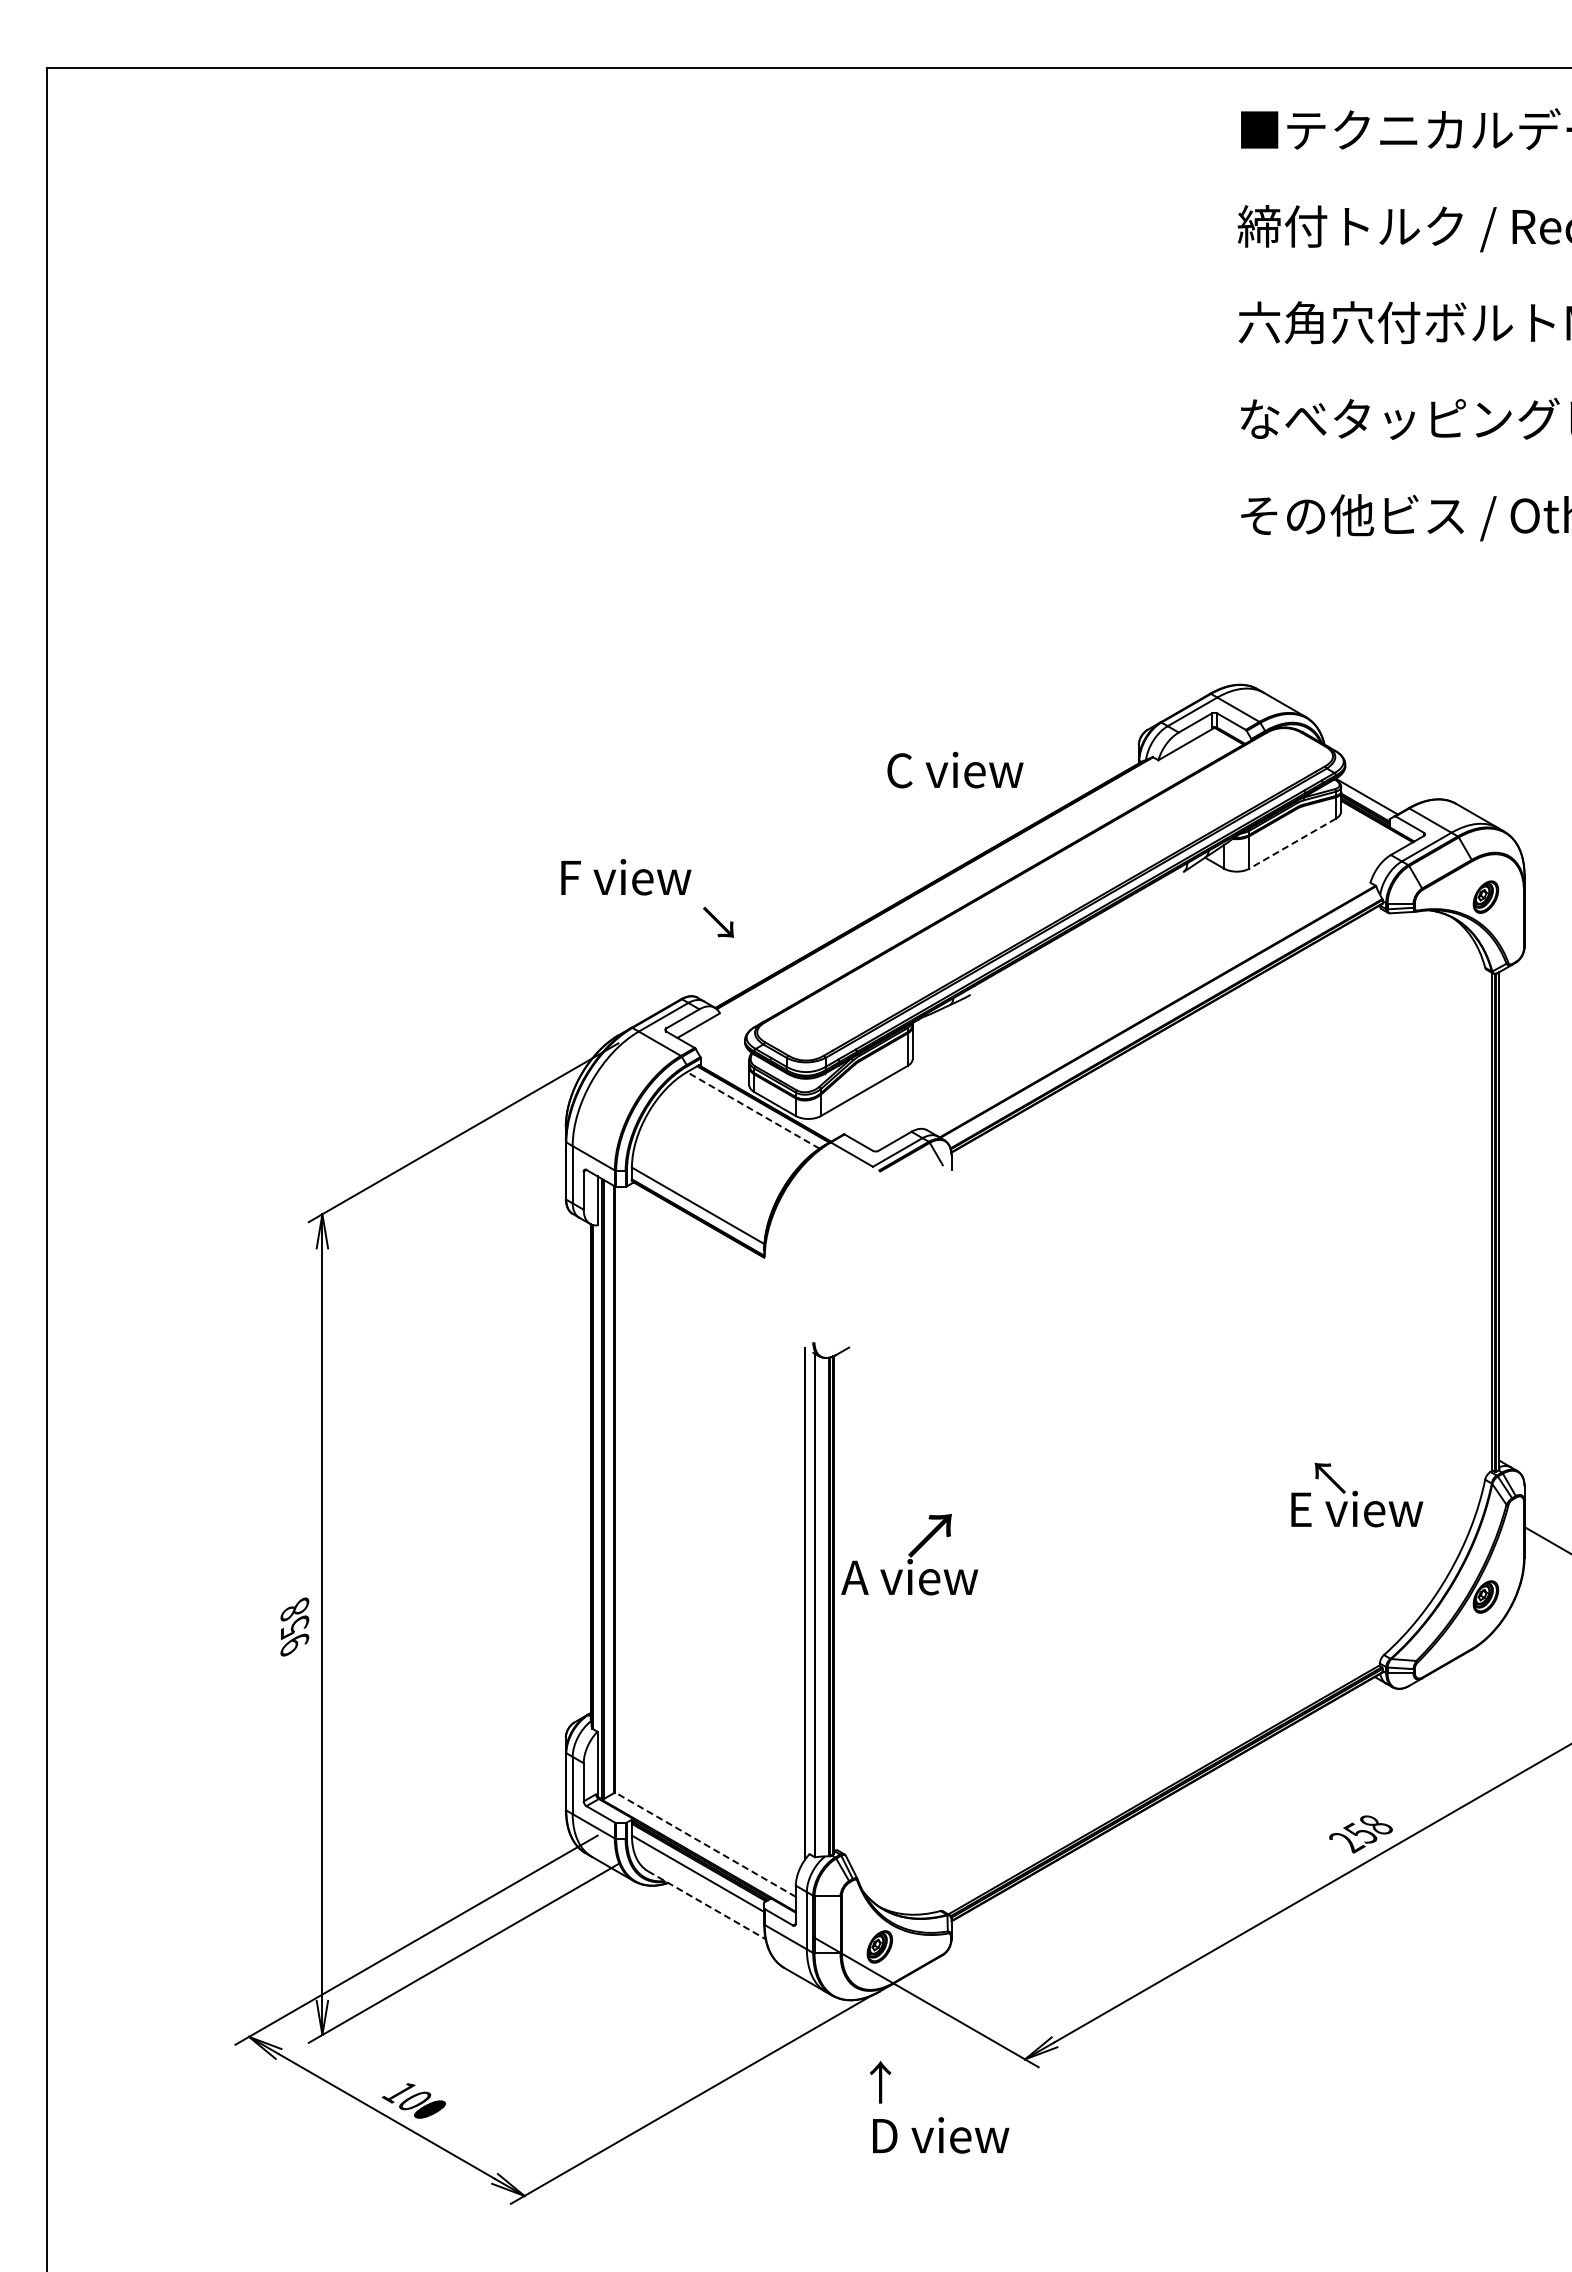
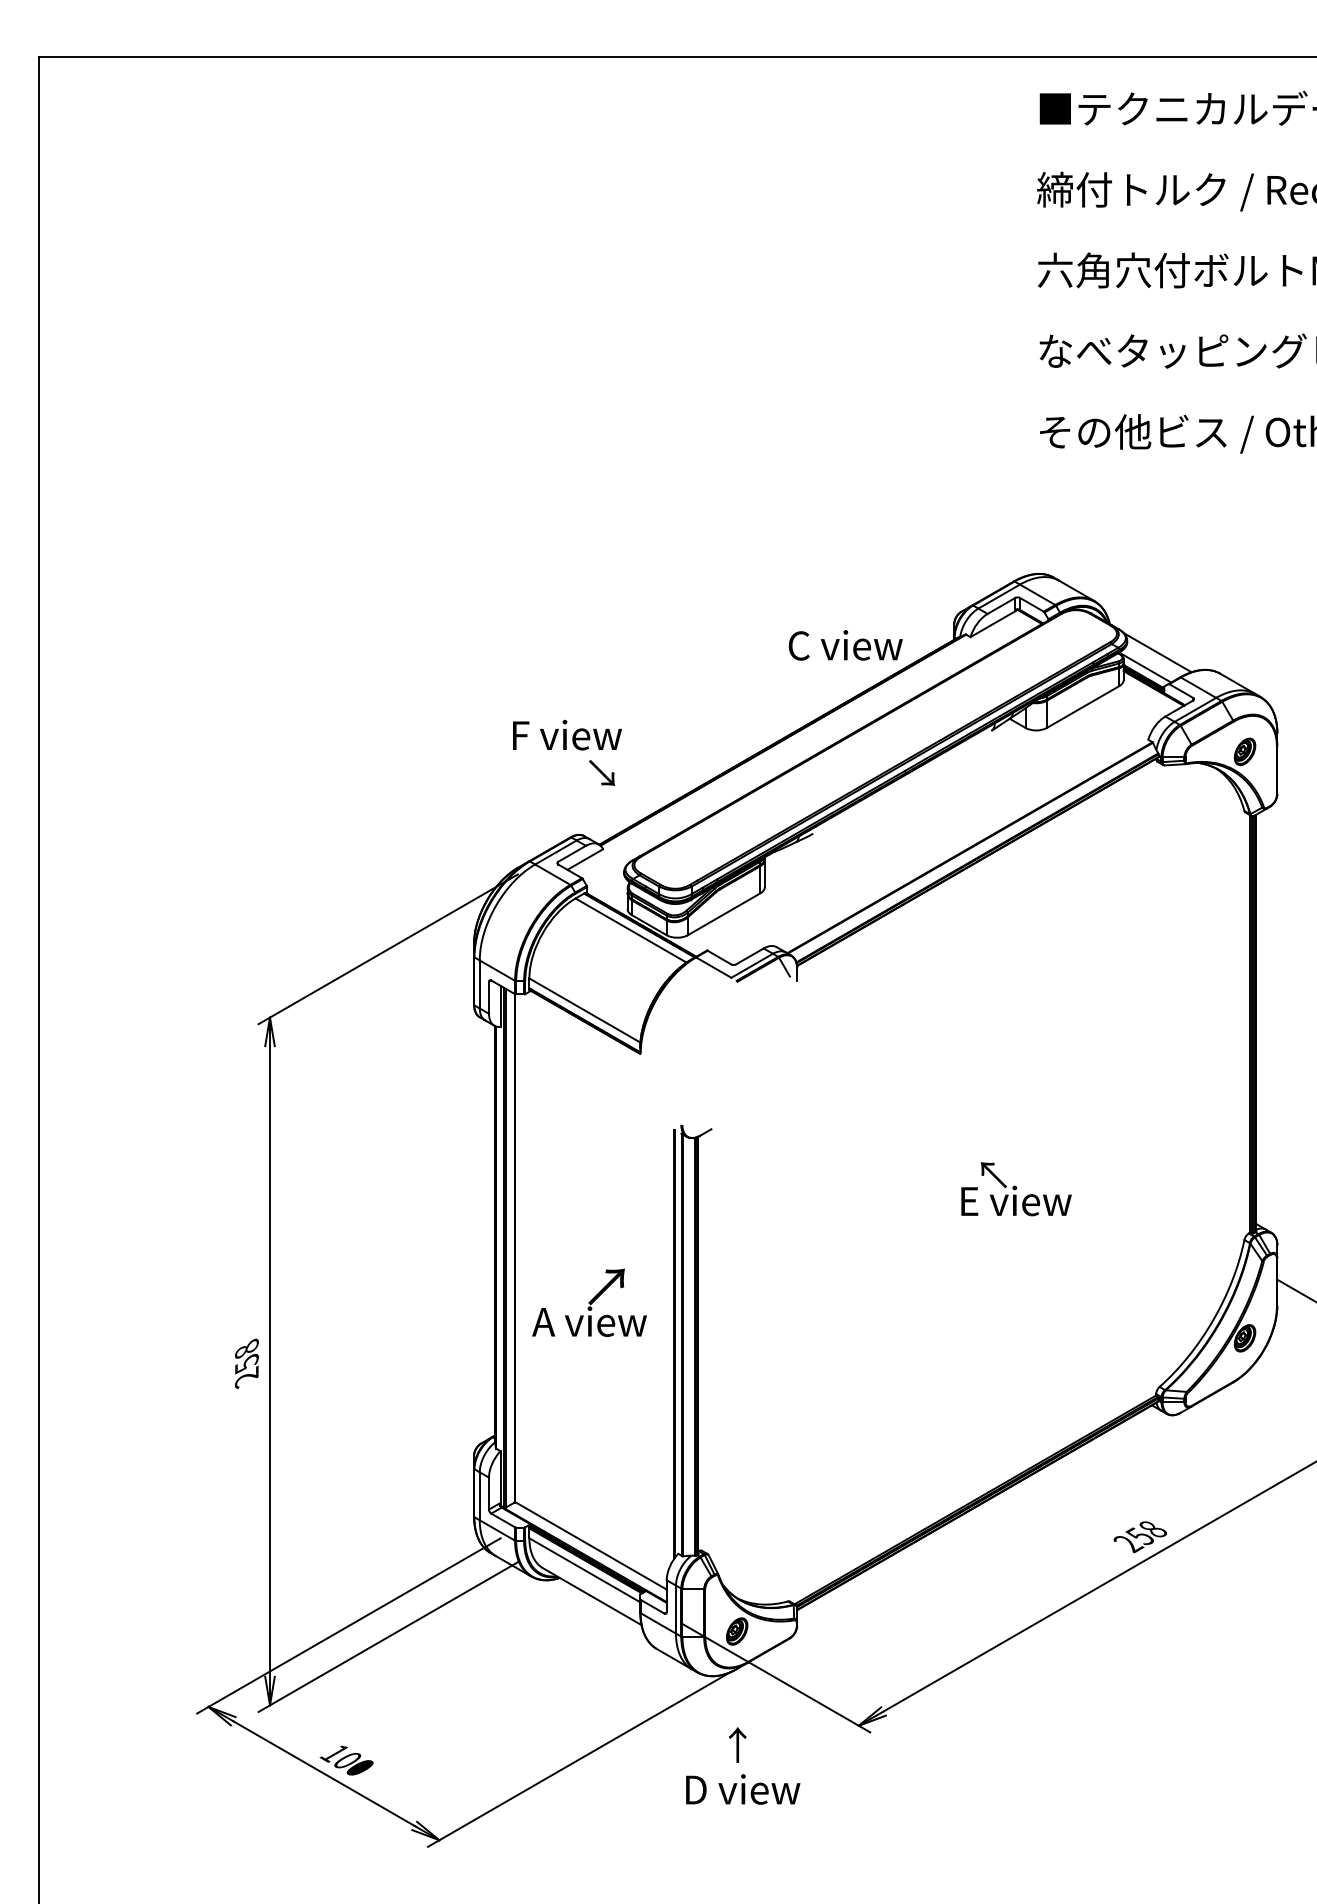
text: (955, 769) -> (845, 644), moved
line: (1381, 778) -> (1157, 652), added
line: (1292, 843) -> (1082, 706), dashed -> solid
text: (626, 877) -> (567, 735), moved
line: (752, 1110) -> (630, 930), dashed -> solid
text: (1357, 1494) -> (1016, 1188), moved
text: (909, 1554) -> (589, 1302), moved
text: (295, 1643) -> (247, 1377), 958 -> 258
line: (705, 1844) -> (591, 1545), dashed -> solid
line: (706, 1905) -> (591, 1596), dashed -> solid
text: (941, 2135) -> (743, 1789), moved

